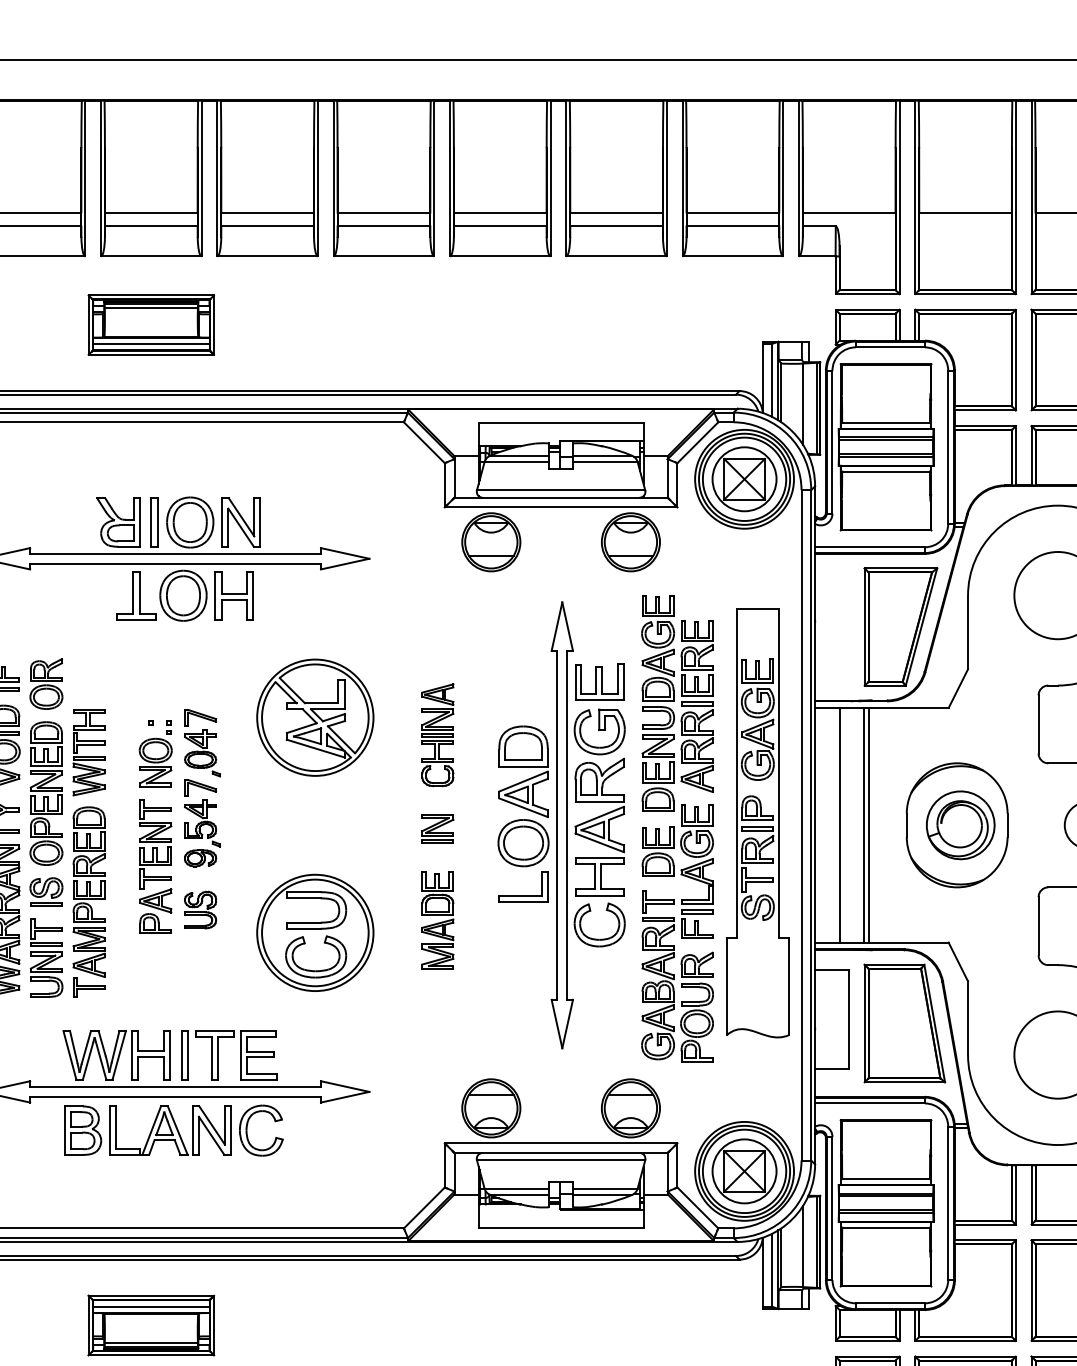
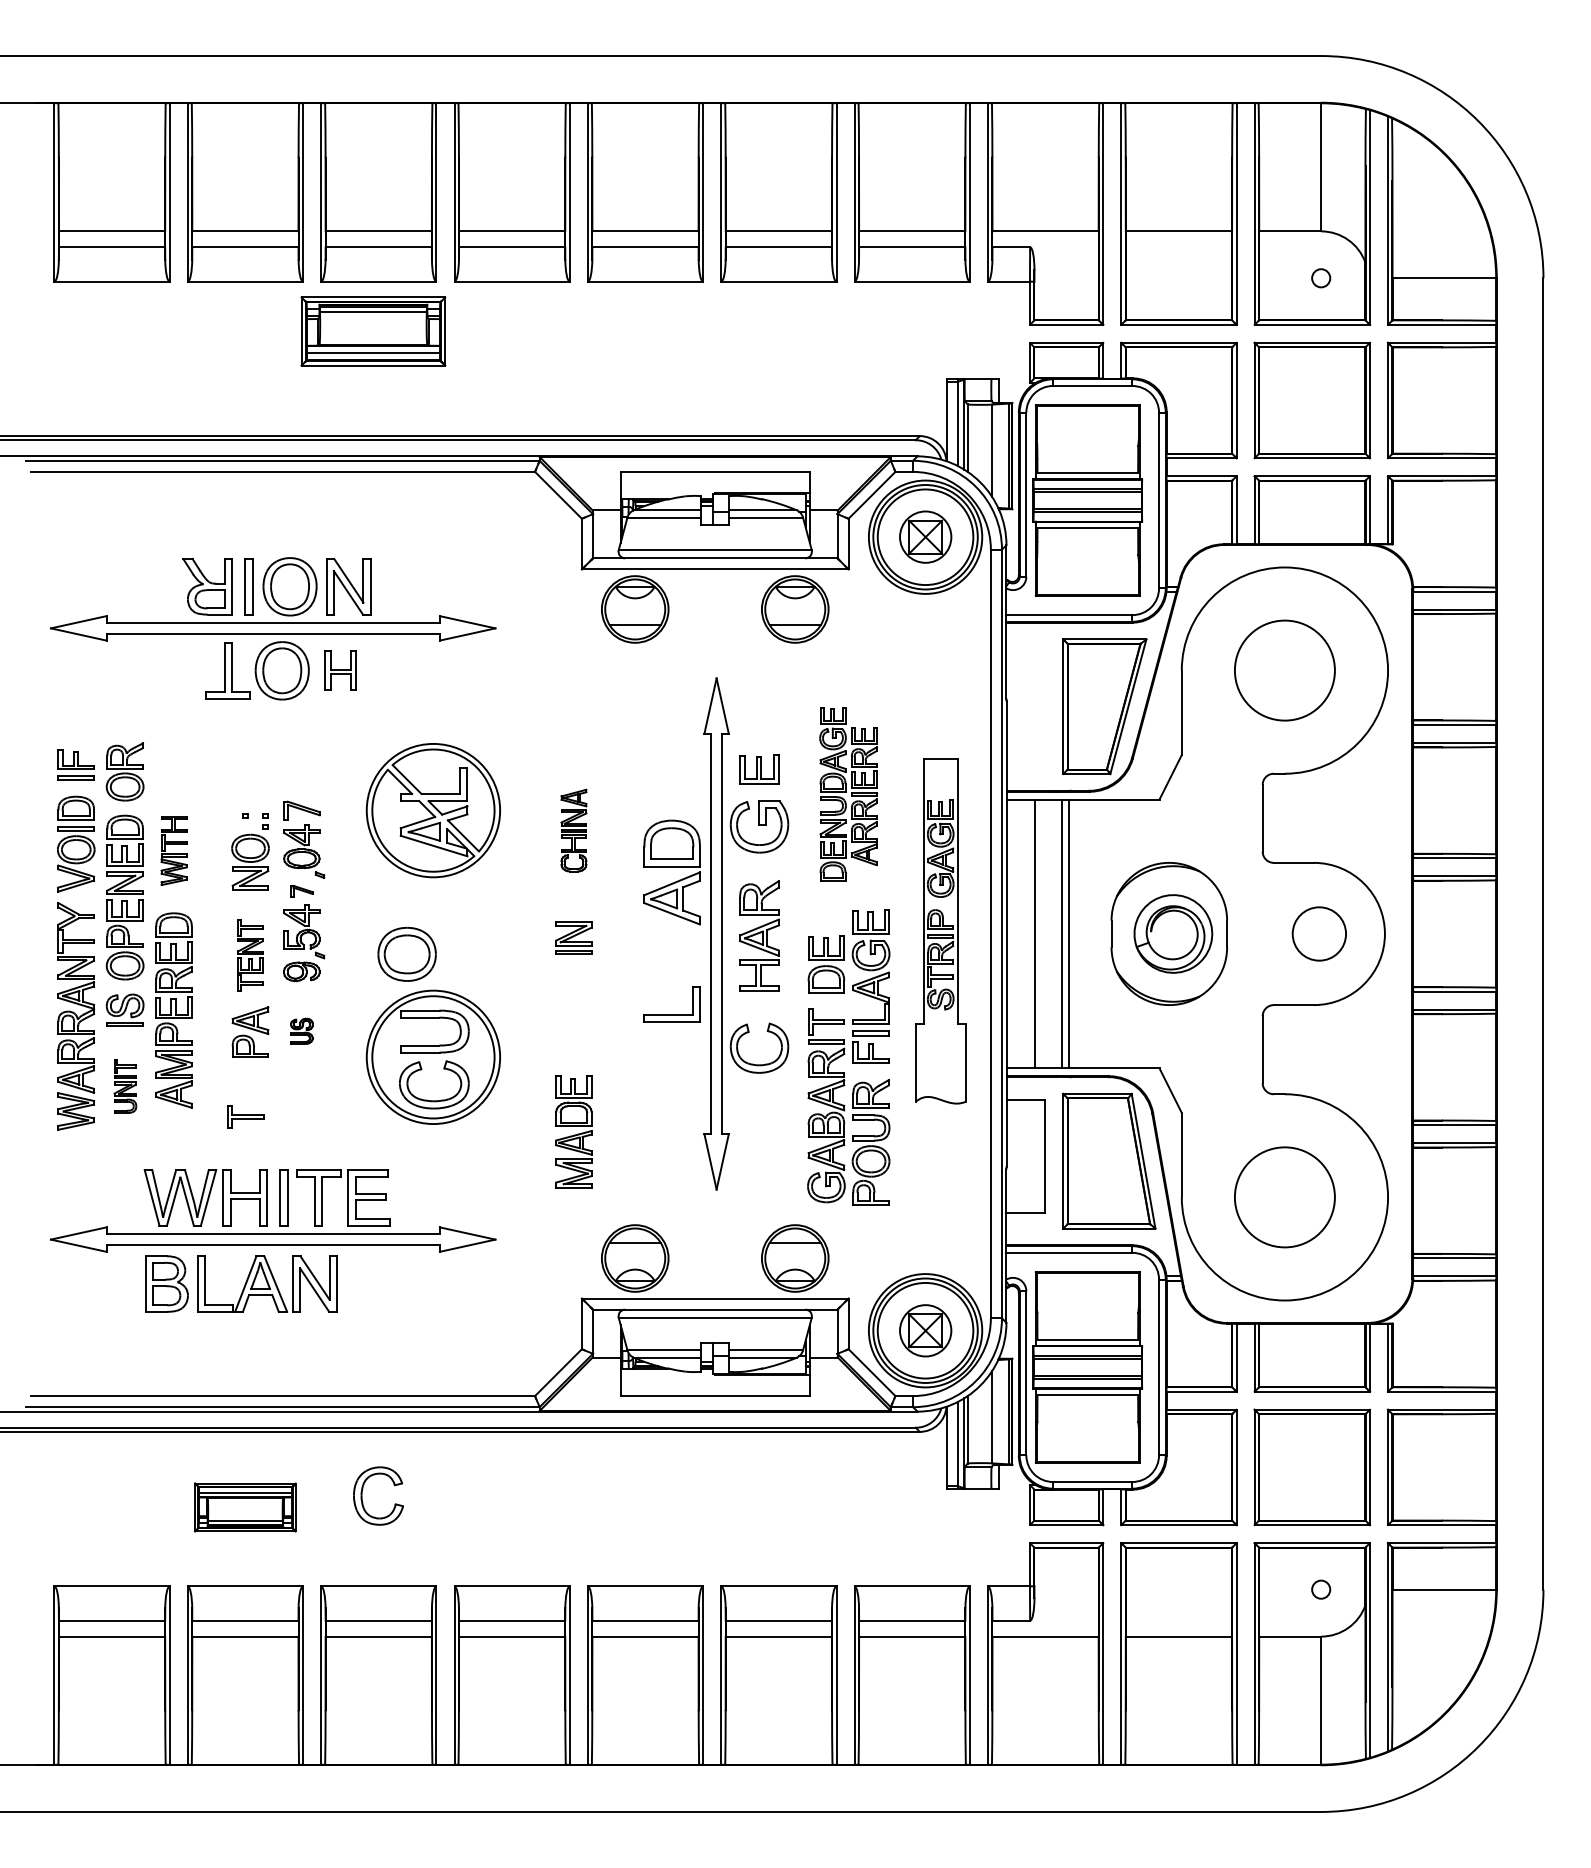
part: (151, 325) -> (373, 331), moved
part: (744, 478) -> (925, 536), size x0.7
part: (234, 595) -> (340, 670), size x0.7
part: (599, 681) -> (759, 769), size x0.7
part: (677, 702) -> (848, 793), size x0.7
part: (437, 735) -> (573, 830), size x0.7
part: (88, 752) -> (173, 850), size x0.7
part: (200, 788) -> (301, 891), size x0.6
part: (757, 823) -> (940, 931), size x0.7
part: (599, 826) -> (759, 935), size x0.7
part: (522, 843) -> (406, 954), moved
part: (155, 844) -> (250, 955), size x0.7
part: (200, 910) -> (301, 1031), size x0.6
part: (437, 919) -> (573, 1131), moved
part: (46, 958) -> (125, 1086), size x0.6
part: (88, 987) -> (245, 1116), moved
part: (247, 1130) -> (362, 1495), moved
part: (744, 1171) -> (925, 1330), size x0.7
part: (151, 1325) -> (245, 1507), size x0.7

